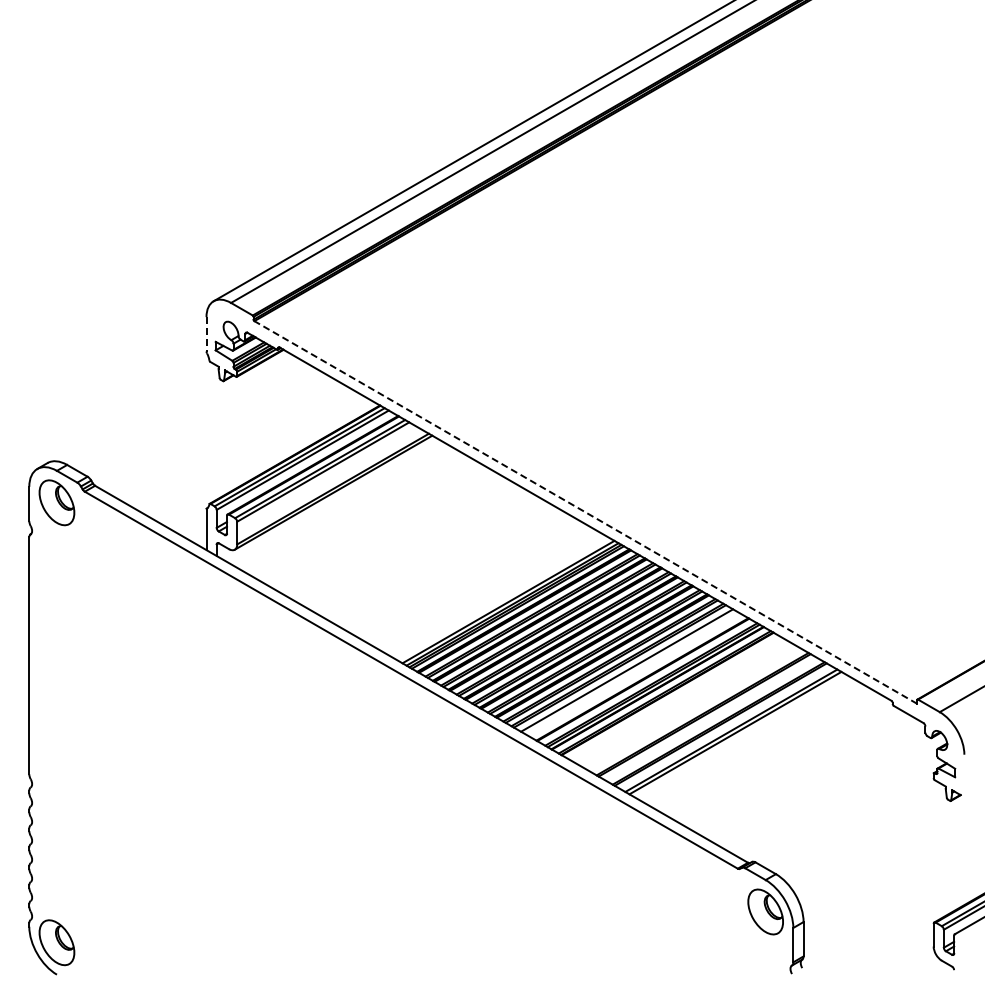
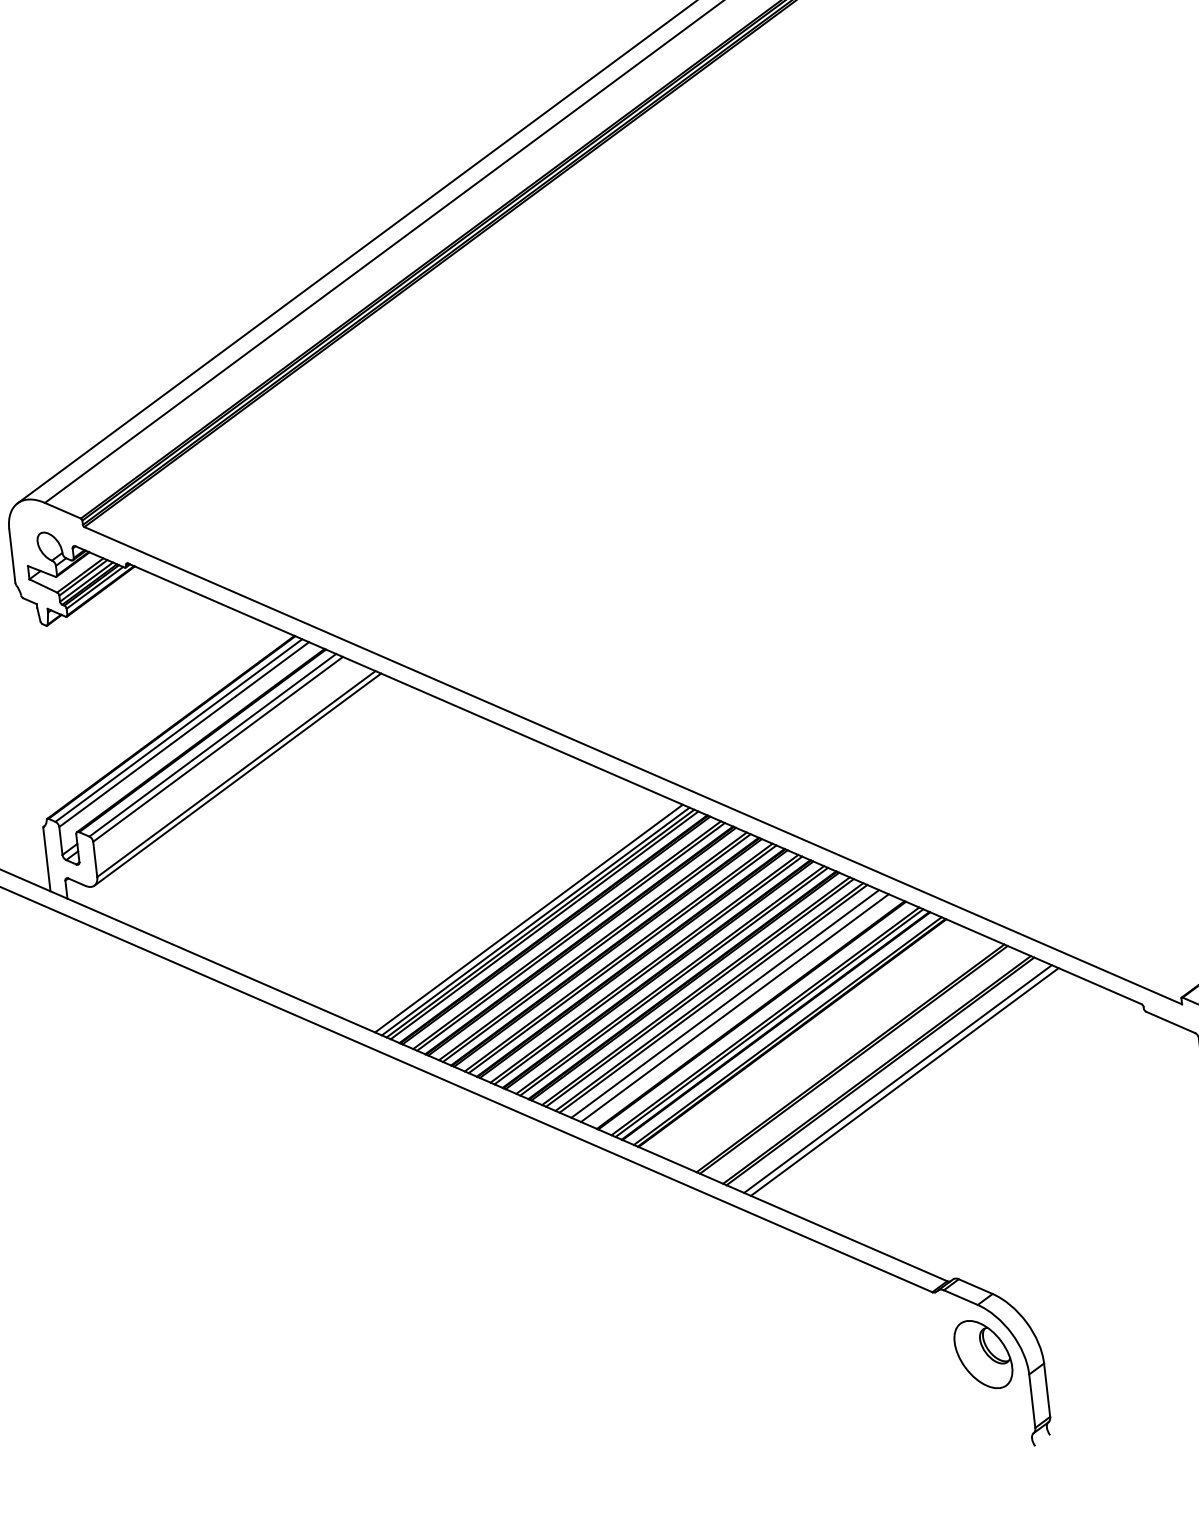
line: (206, 334) -> (12, 556), dashed -> solid
line: (585, 512) -> (632, 765), dashed -> solid
line: (632, 673) -> (734, 1007), added

